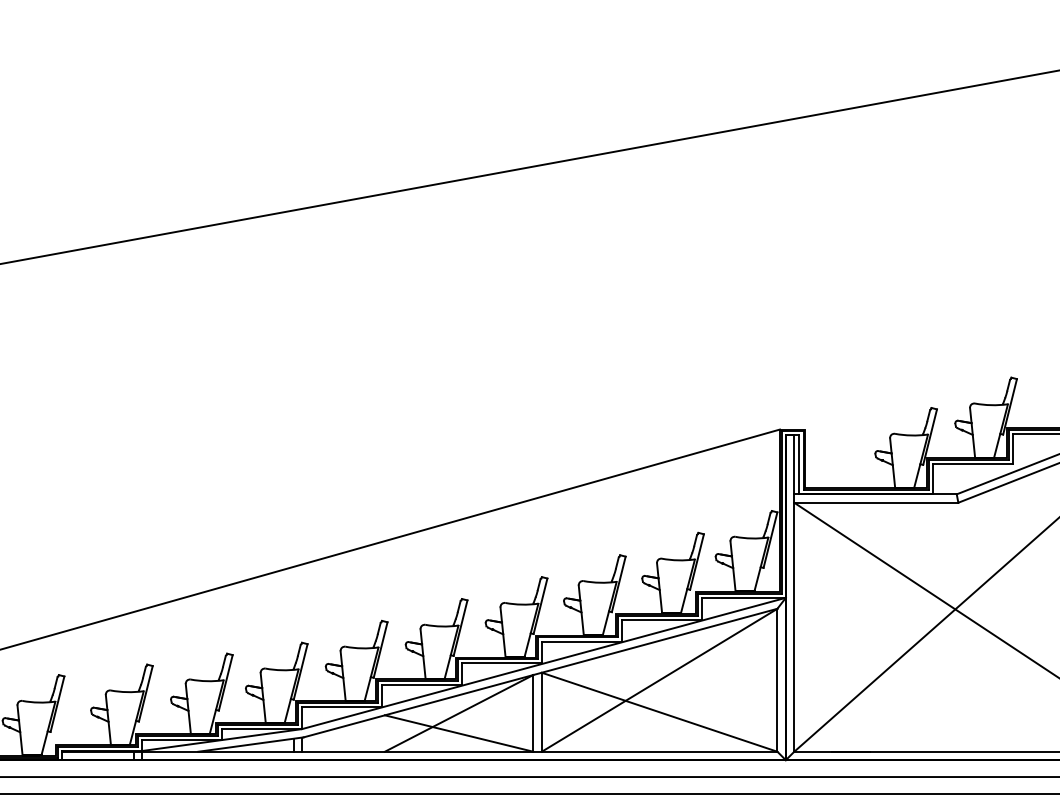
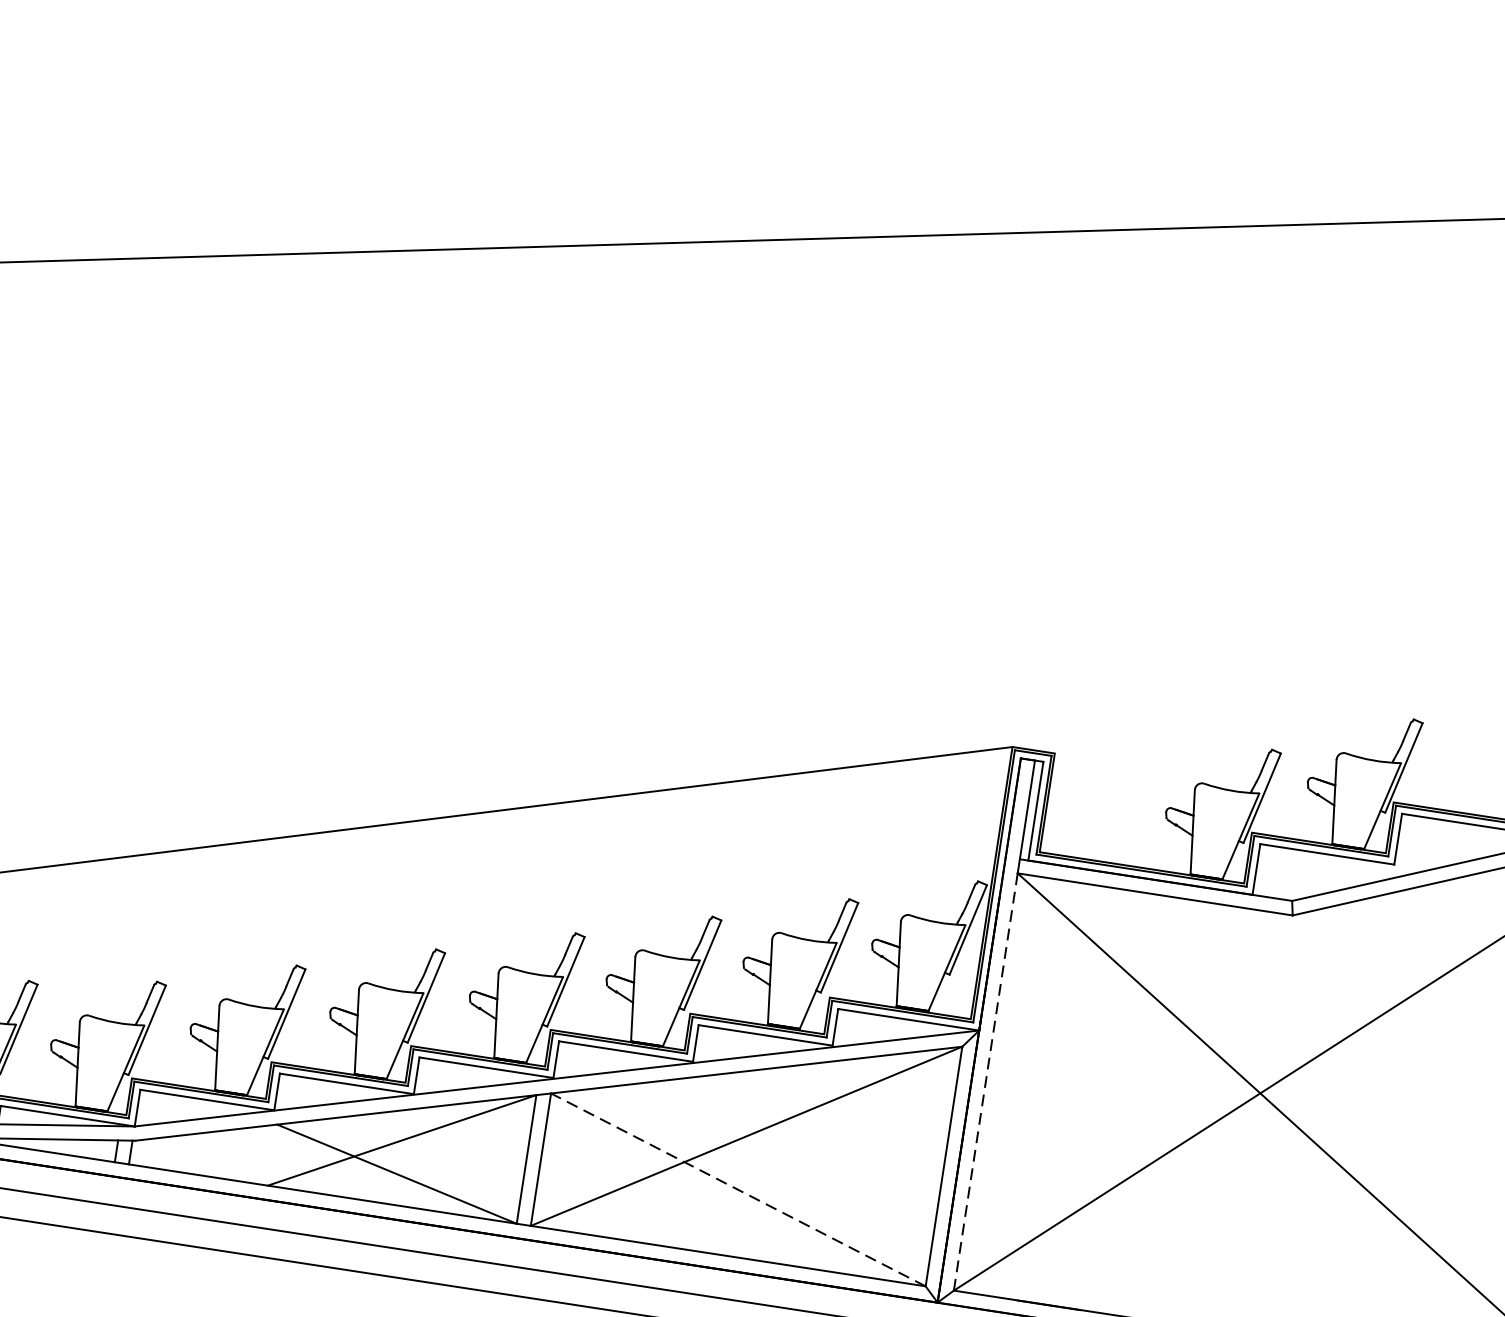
line: (794, 626) -> (986, 1080), solid -> dashed
line: (659, 712) -> (738, 1190), solid -> dashed

